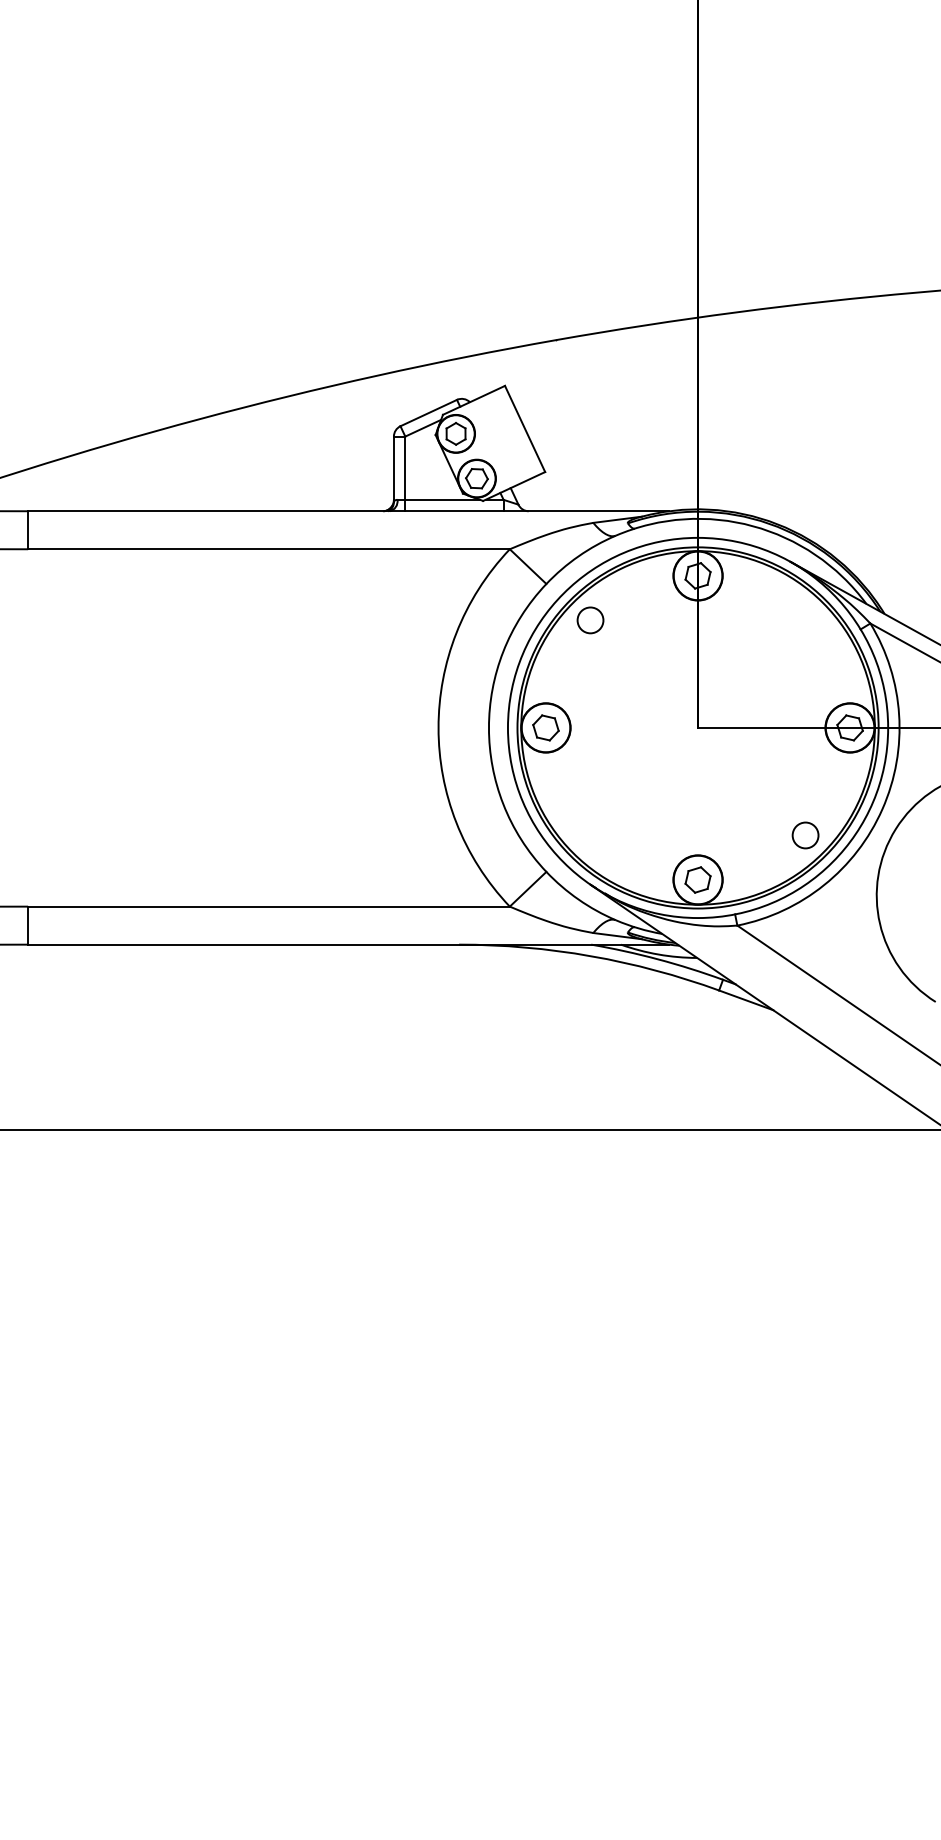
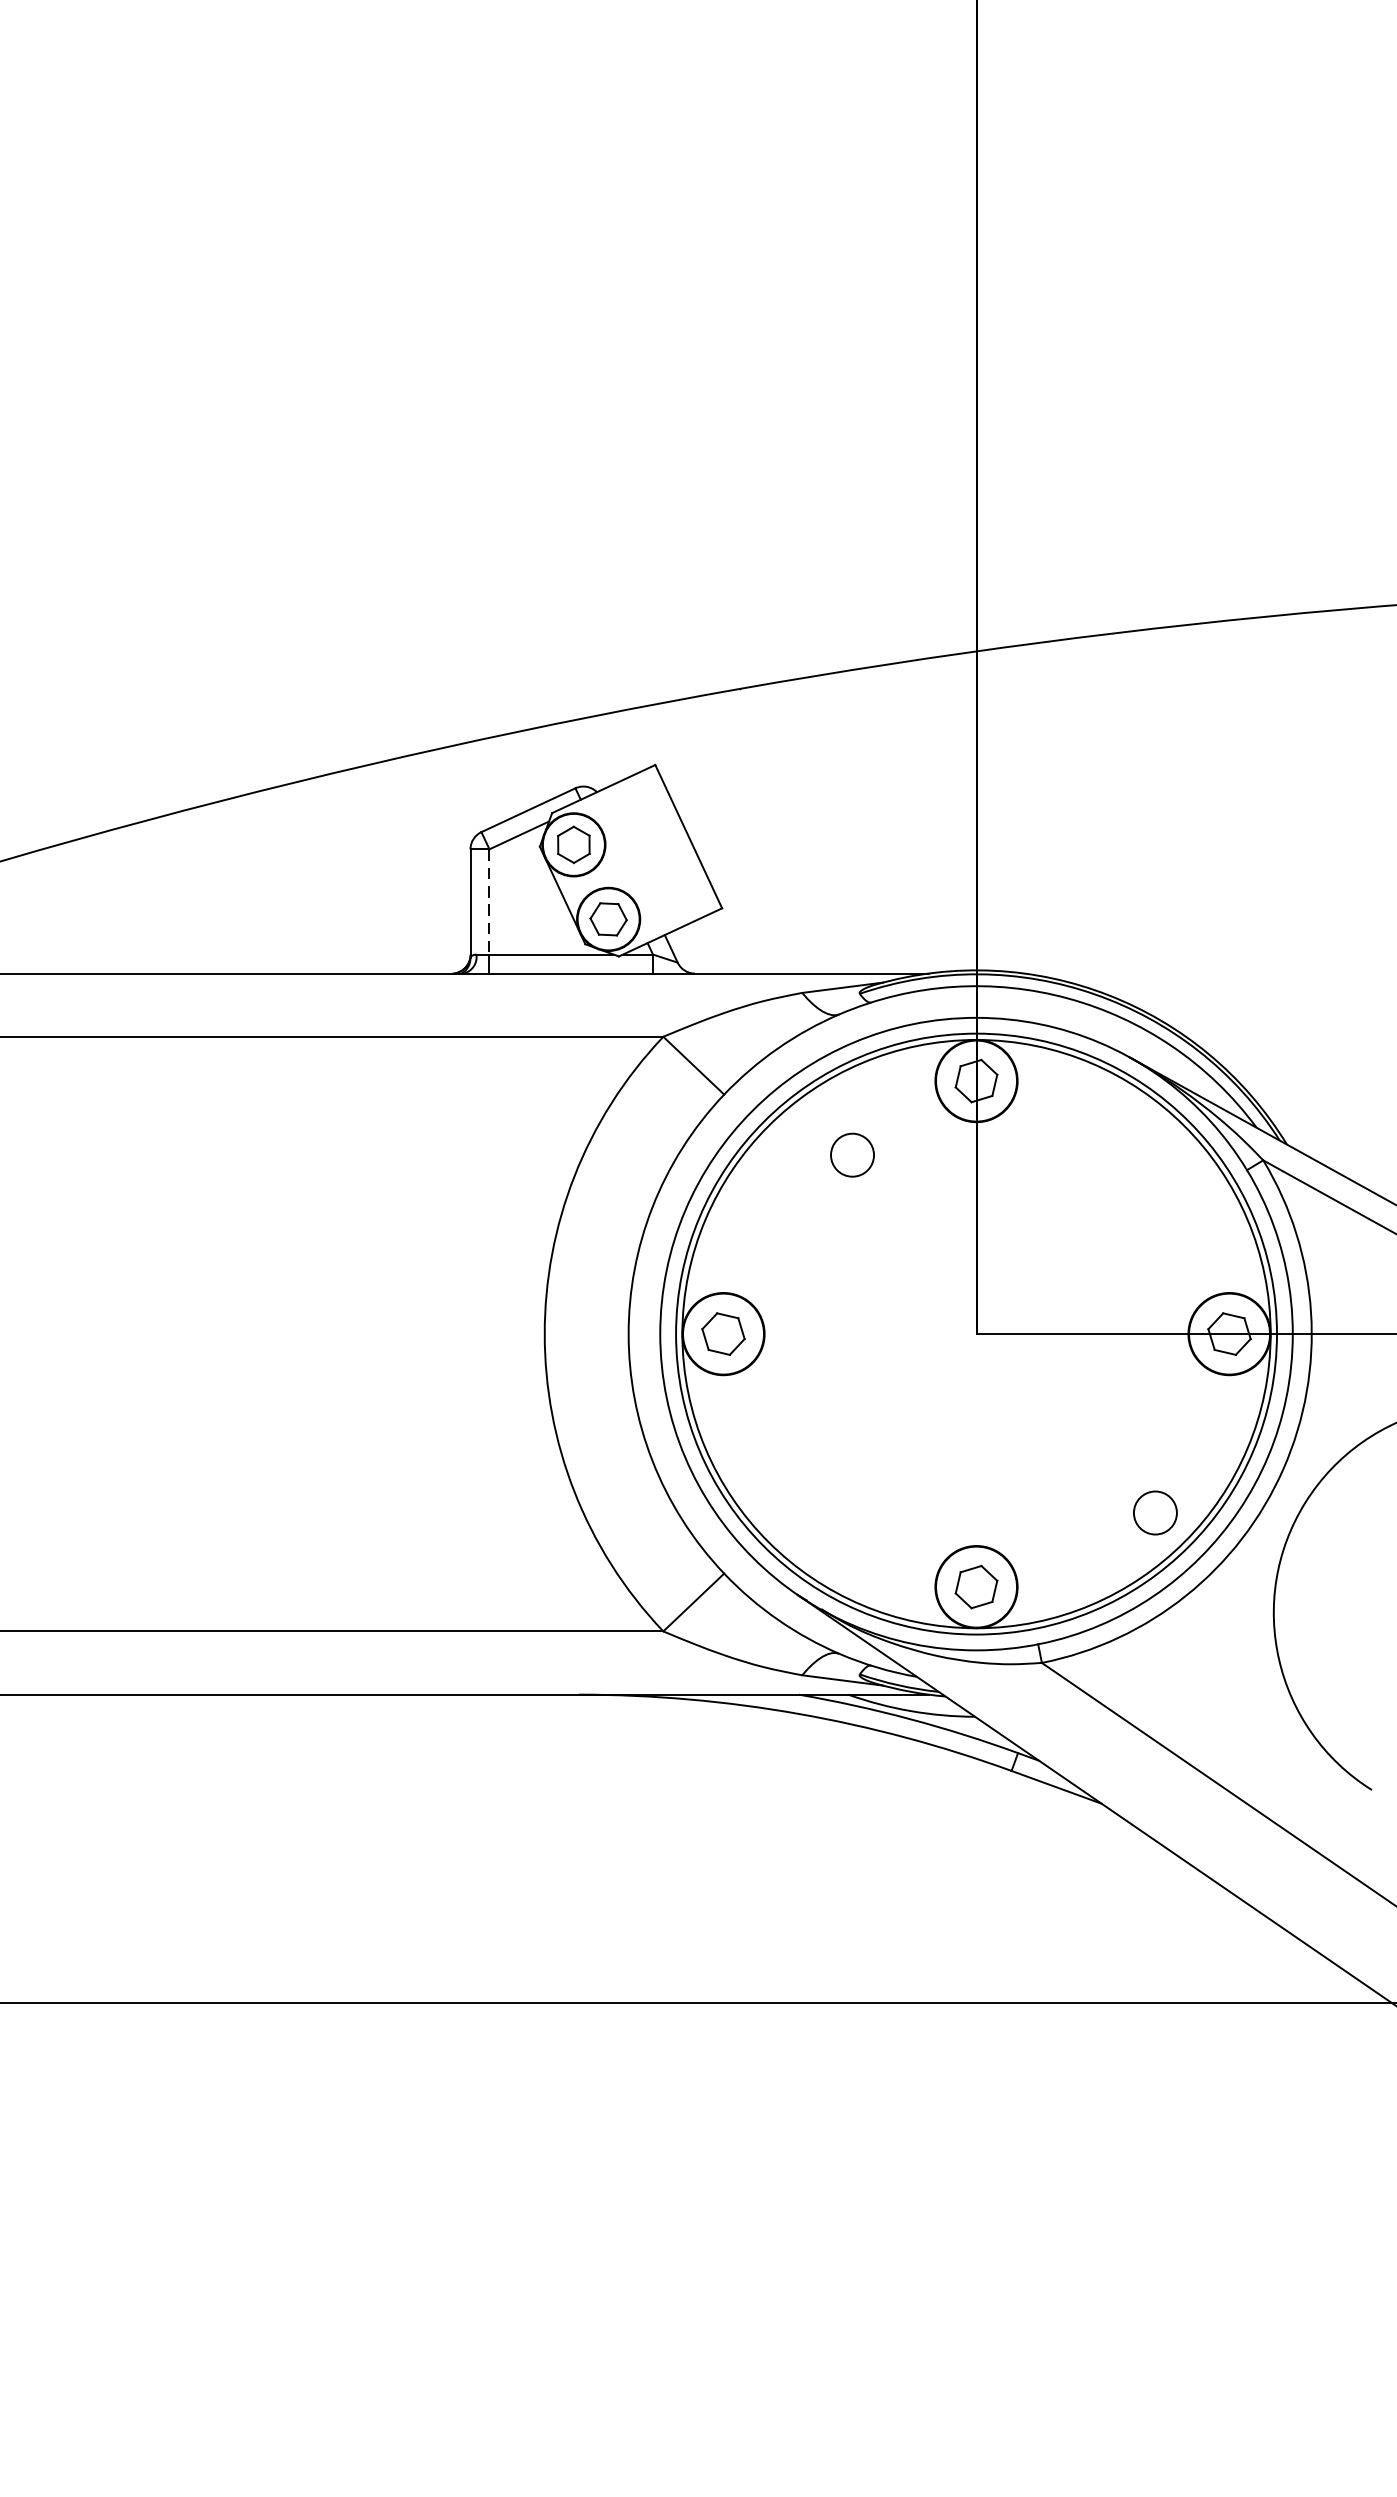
line: (405, 468) -> (489, 902), solid -> dashed
circle: (590, 620) -> (852, 1155), moved

